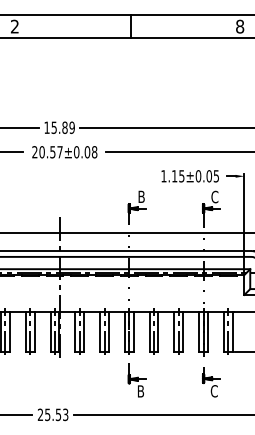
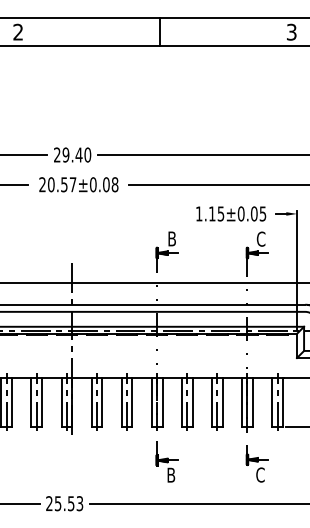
text: (240, 26) -> (292, 32), 8 -> 3
text: (59, 127) -> (72, 154), 15.89 -> 29.40

